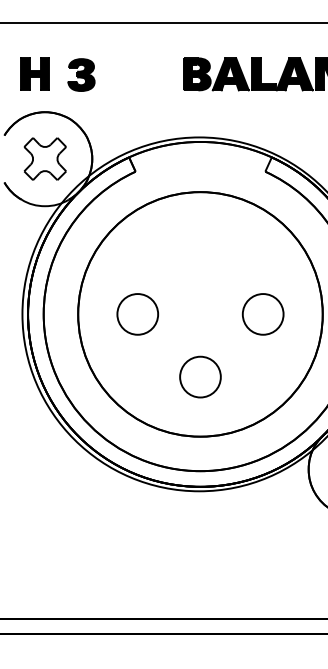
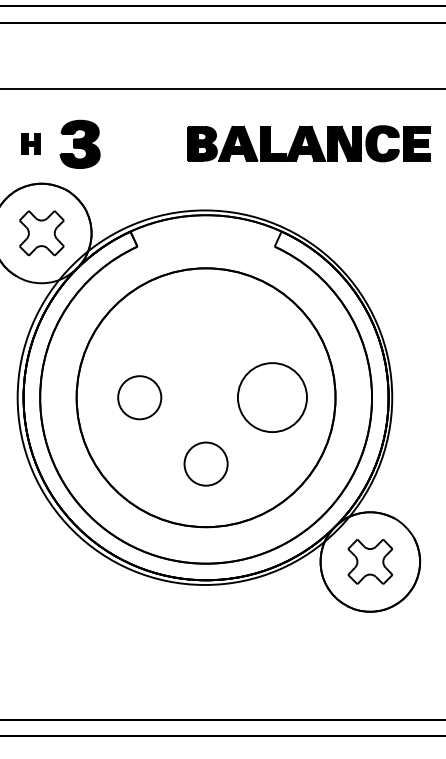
part: (34, 74) -> (30, 143), size x0.6
part: (80, 75) -> (79, 144), size x1.4
part: (263, 314) -> (272, 397), size x1.6

